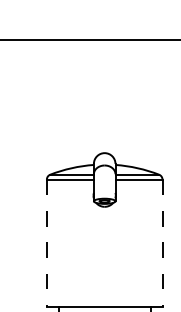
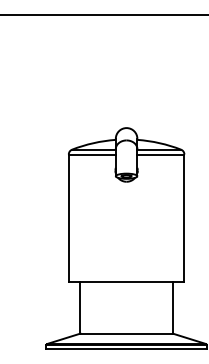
line: (46, 243) -> (68, 218), dashed -> solid
line: (162, 243) -> (184, 218), dashed -> solid

